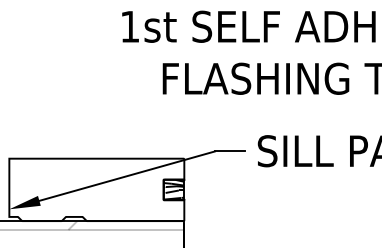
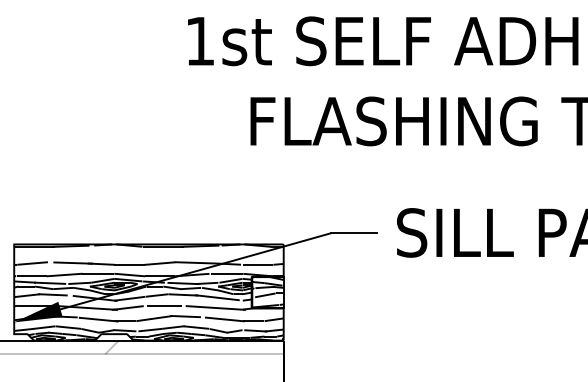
hatch: (96, 189) -> (148, 291), added

